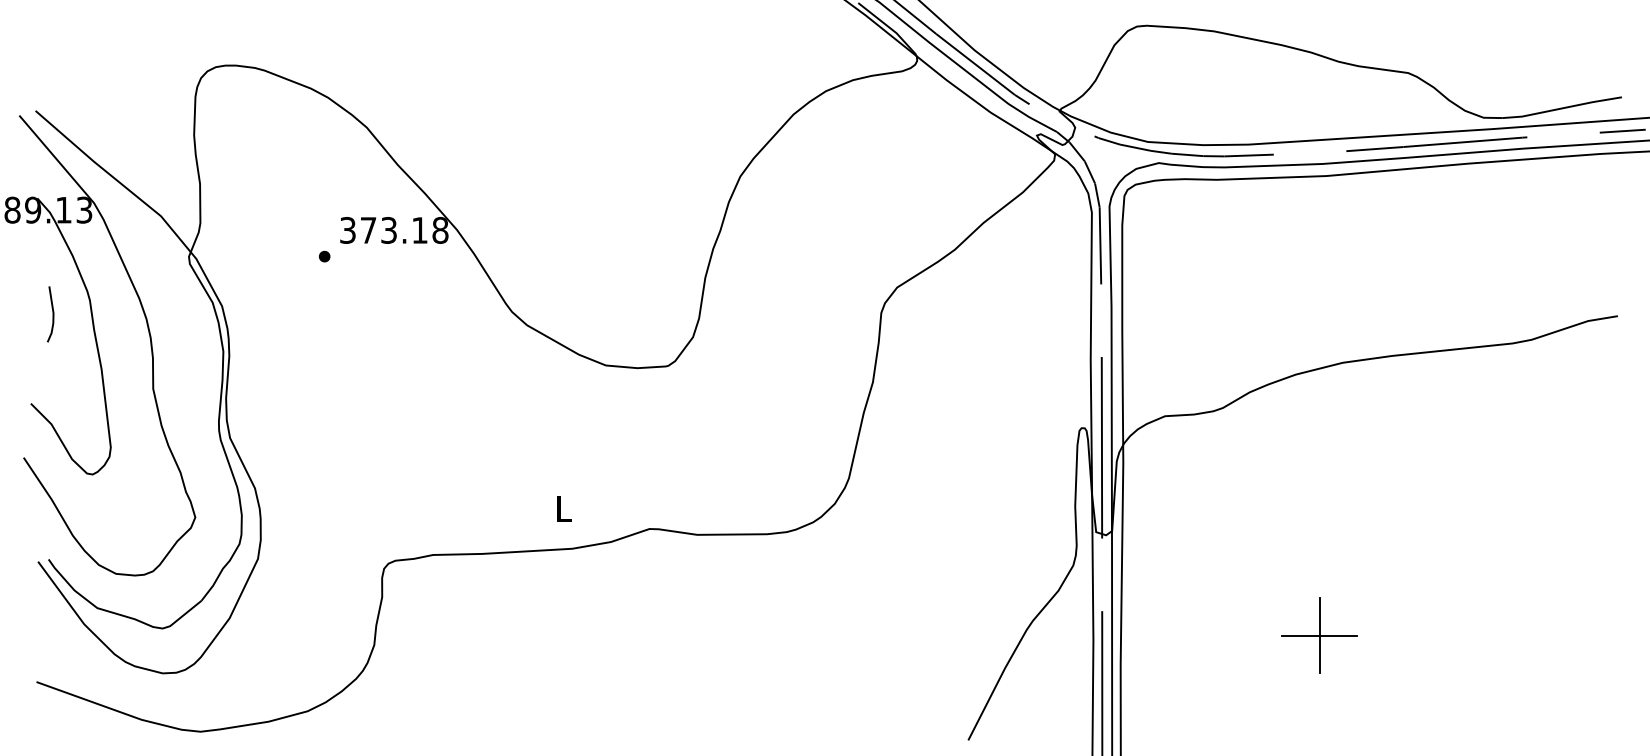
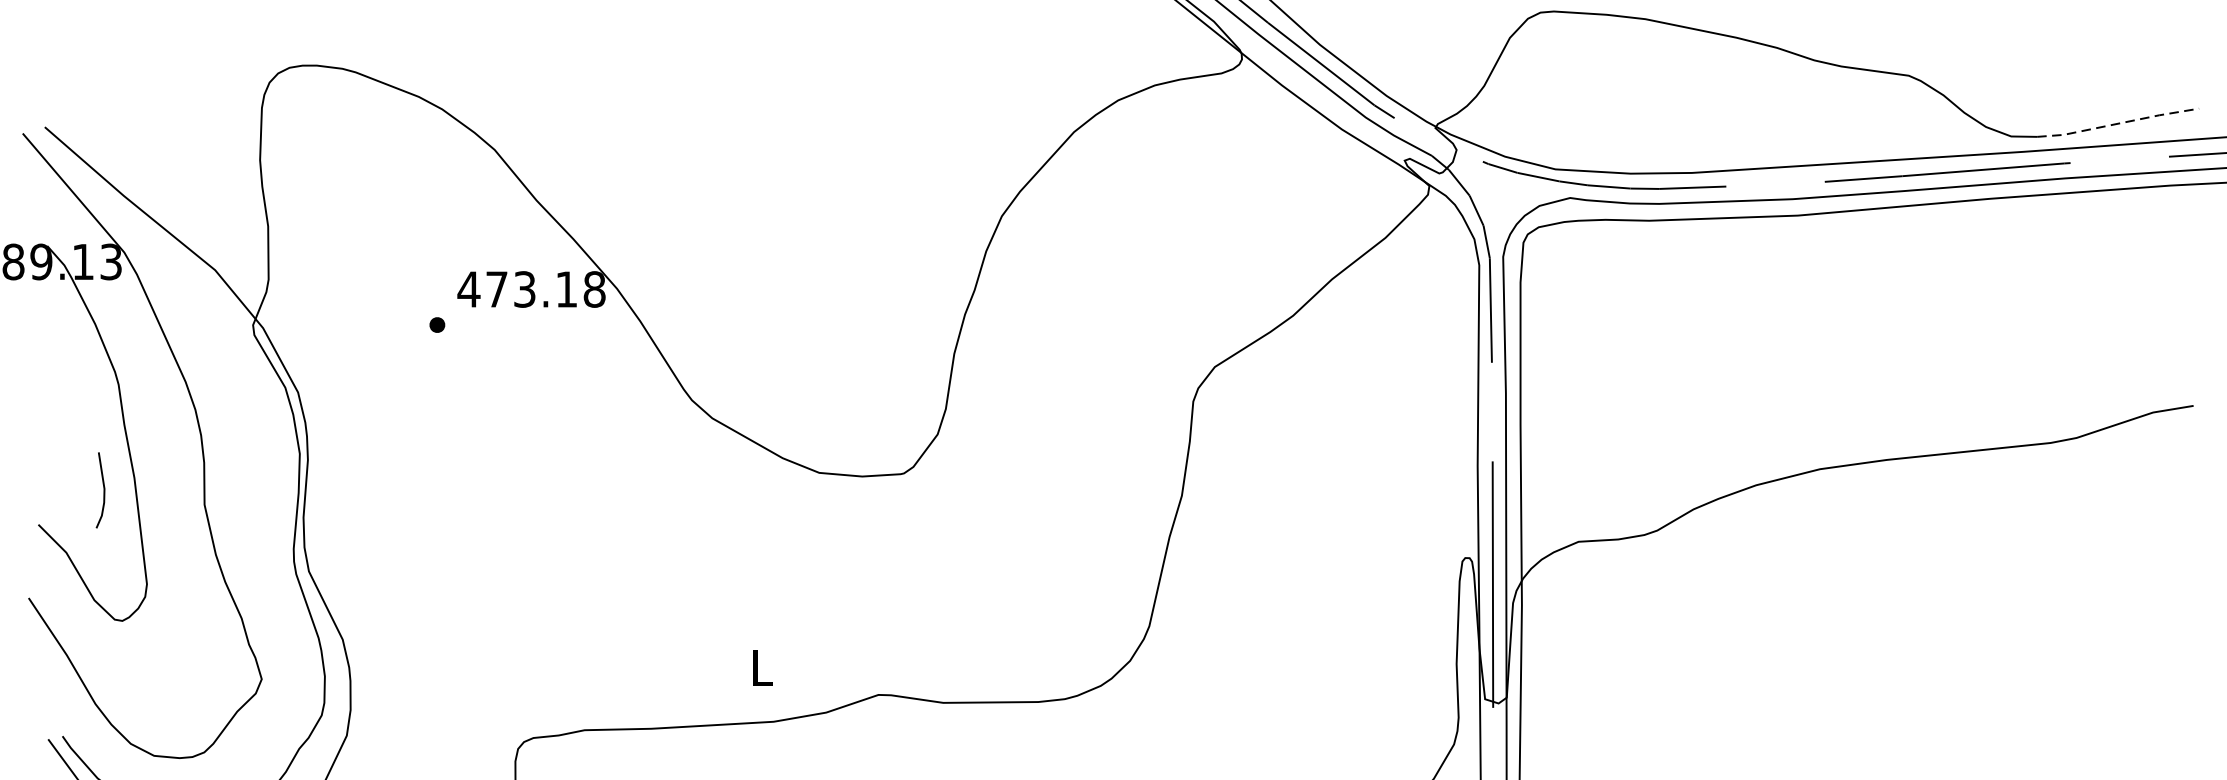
line: (1562, 108) -> (2118, 123), solid -> dashed
text: (347, 230) -> (468, 289), 373.18 -> 473.18
line: (52, 314) -> (103, 490), moved

